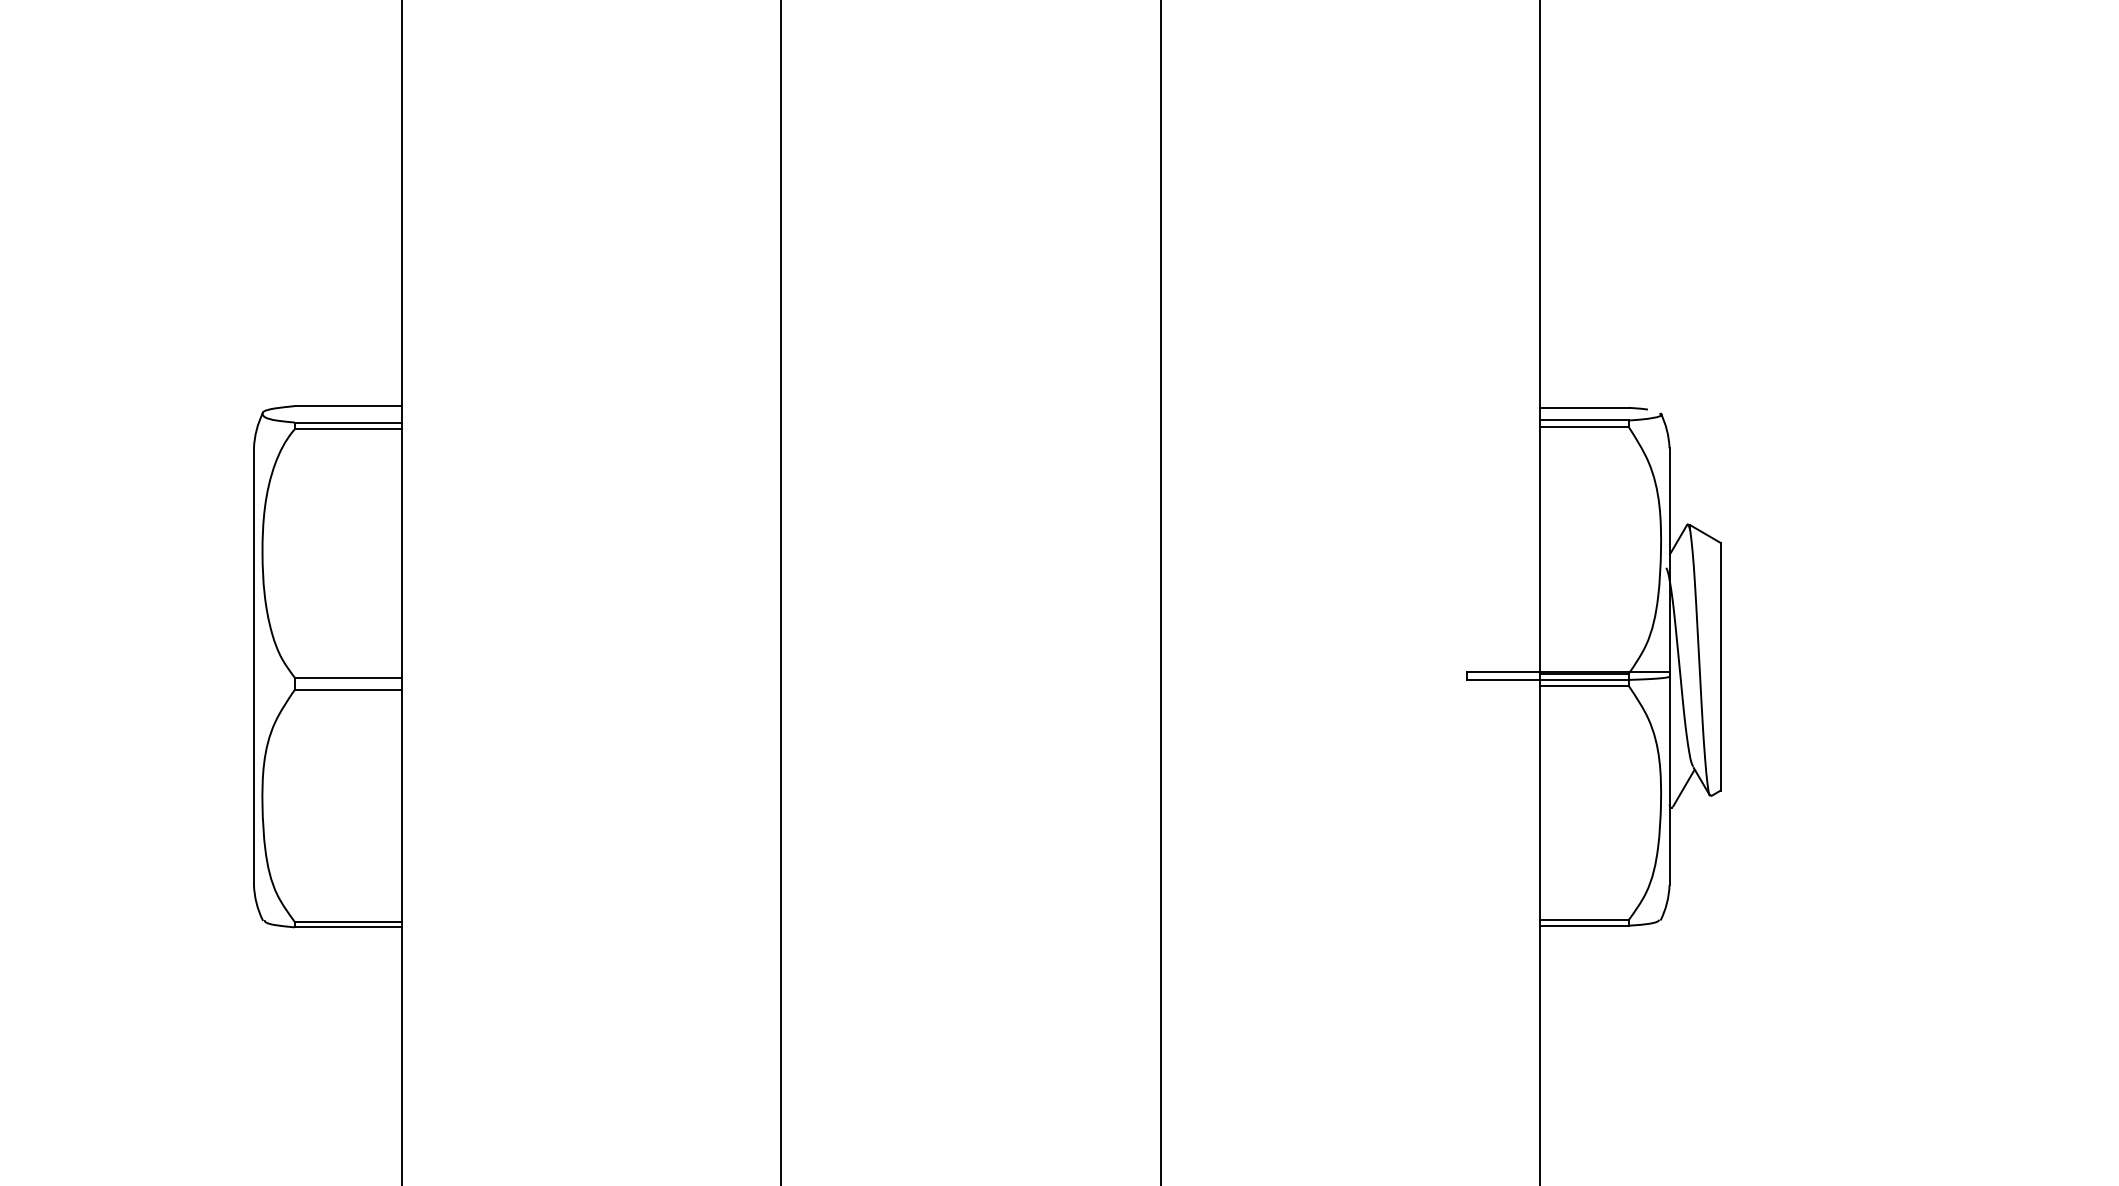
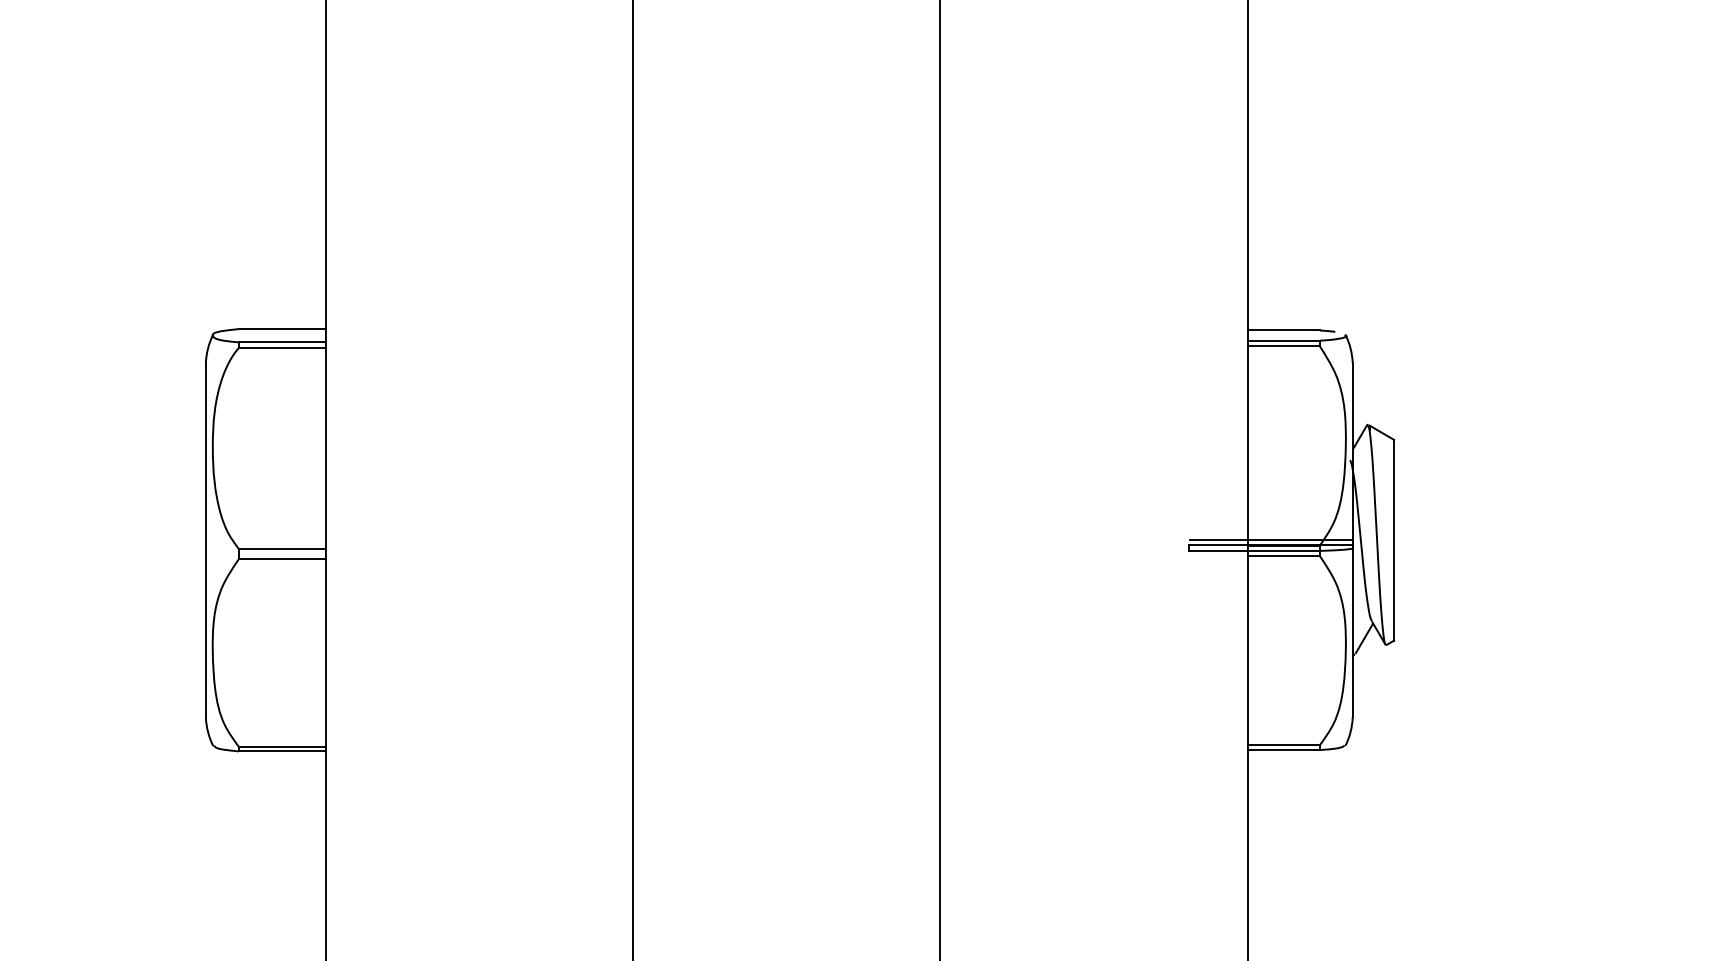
line: (1568, 667) -> (1270, 540), added

